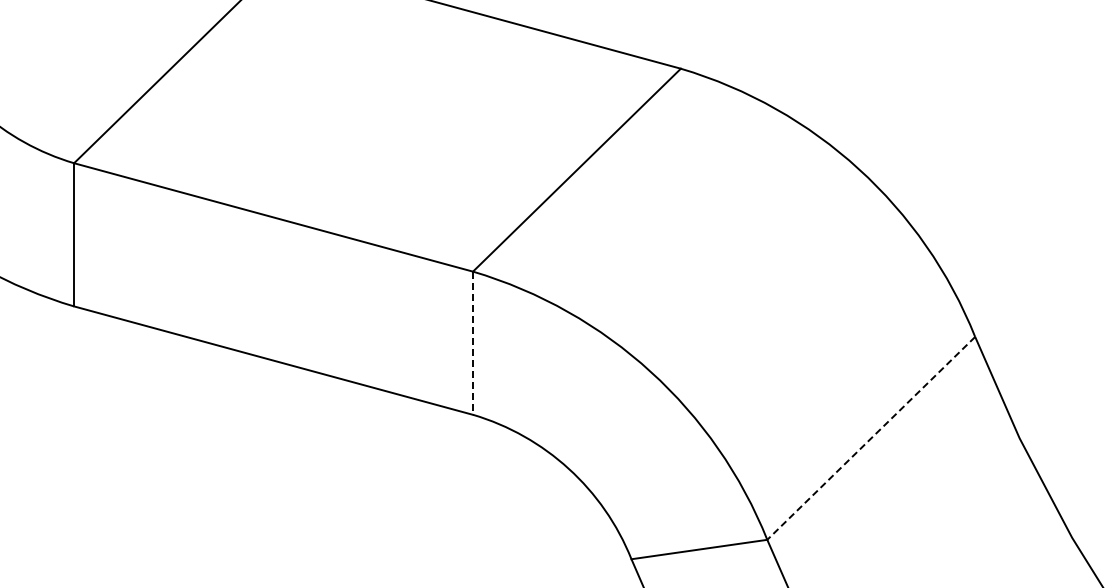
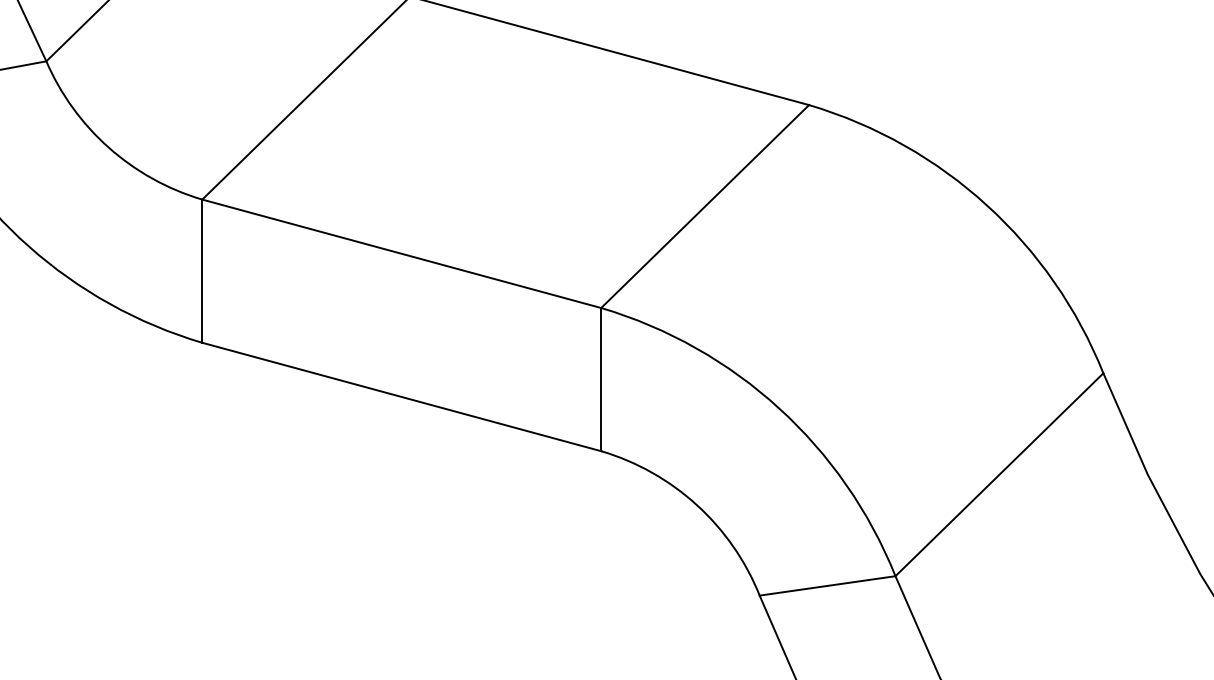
line: (473, 343) -> (601, 379), dashed -> solid
line: (871, 439) -> (999, 475), dashed -> solid

